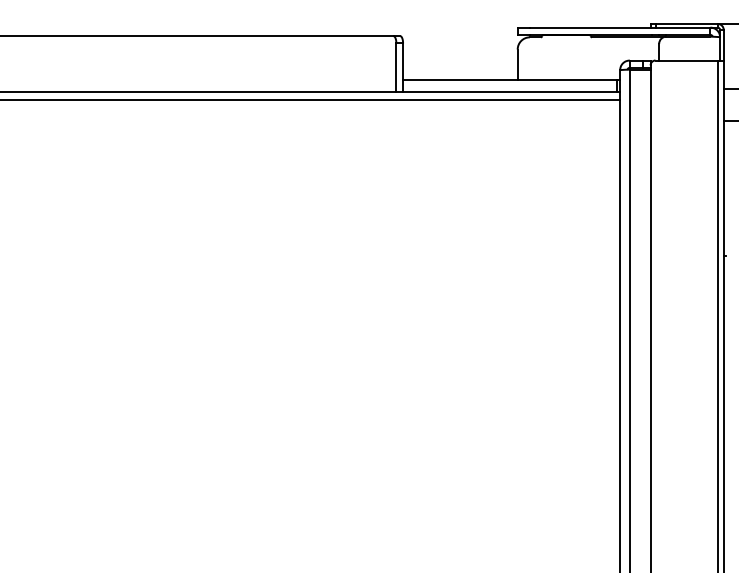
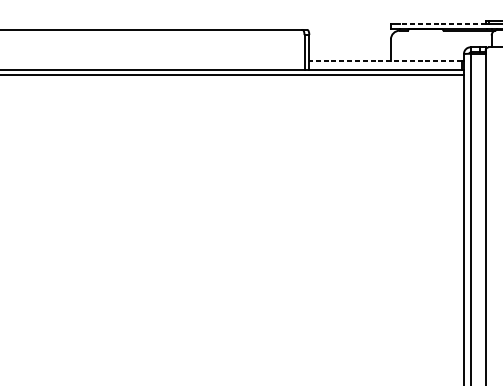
line: (589, 27) -> (442, 23), solid -> dashed
line: (509, 80) -> (385, 61), solid -> dashed

